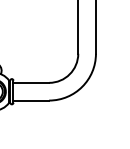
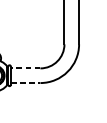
line: (31, 82) -> (25, 68), solid -> dashed
line: (31, 100) -> (25, 82), solid -> dashed

